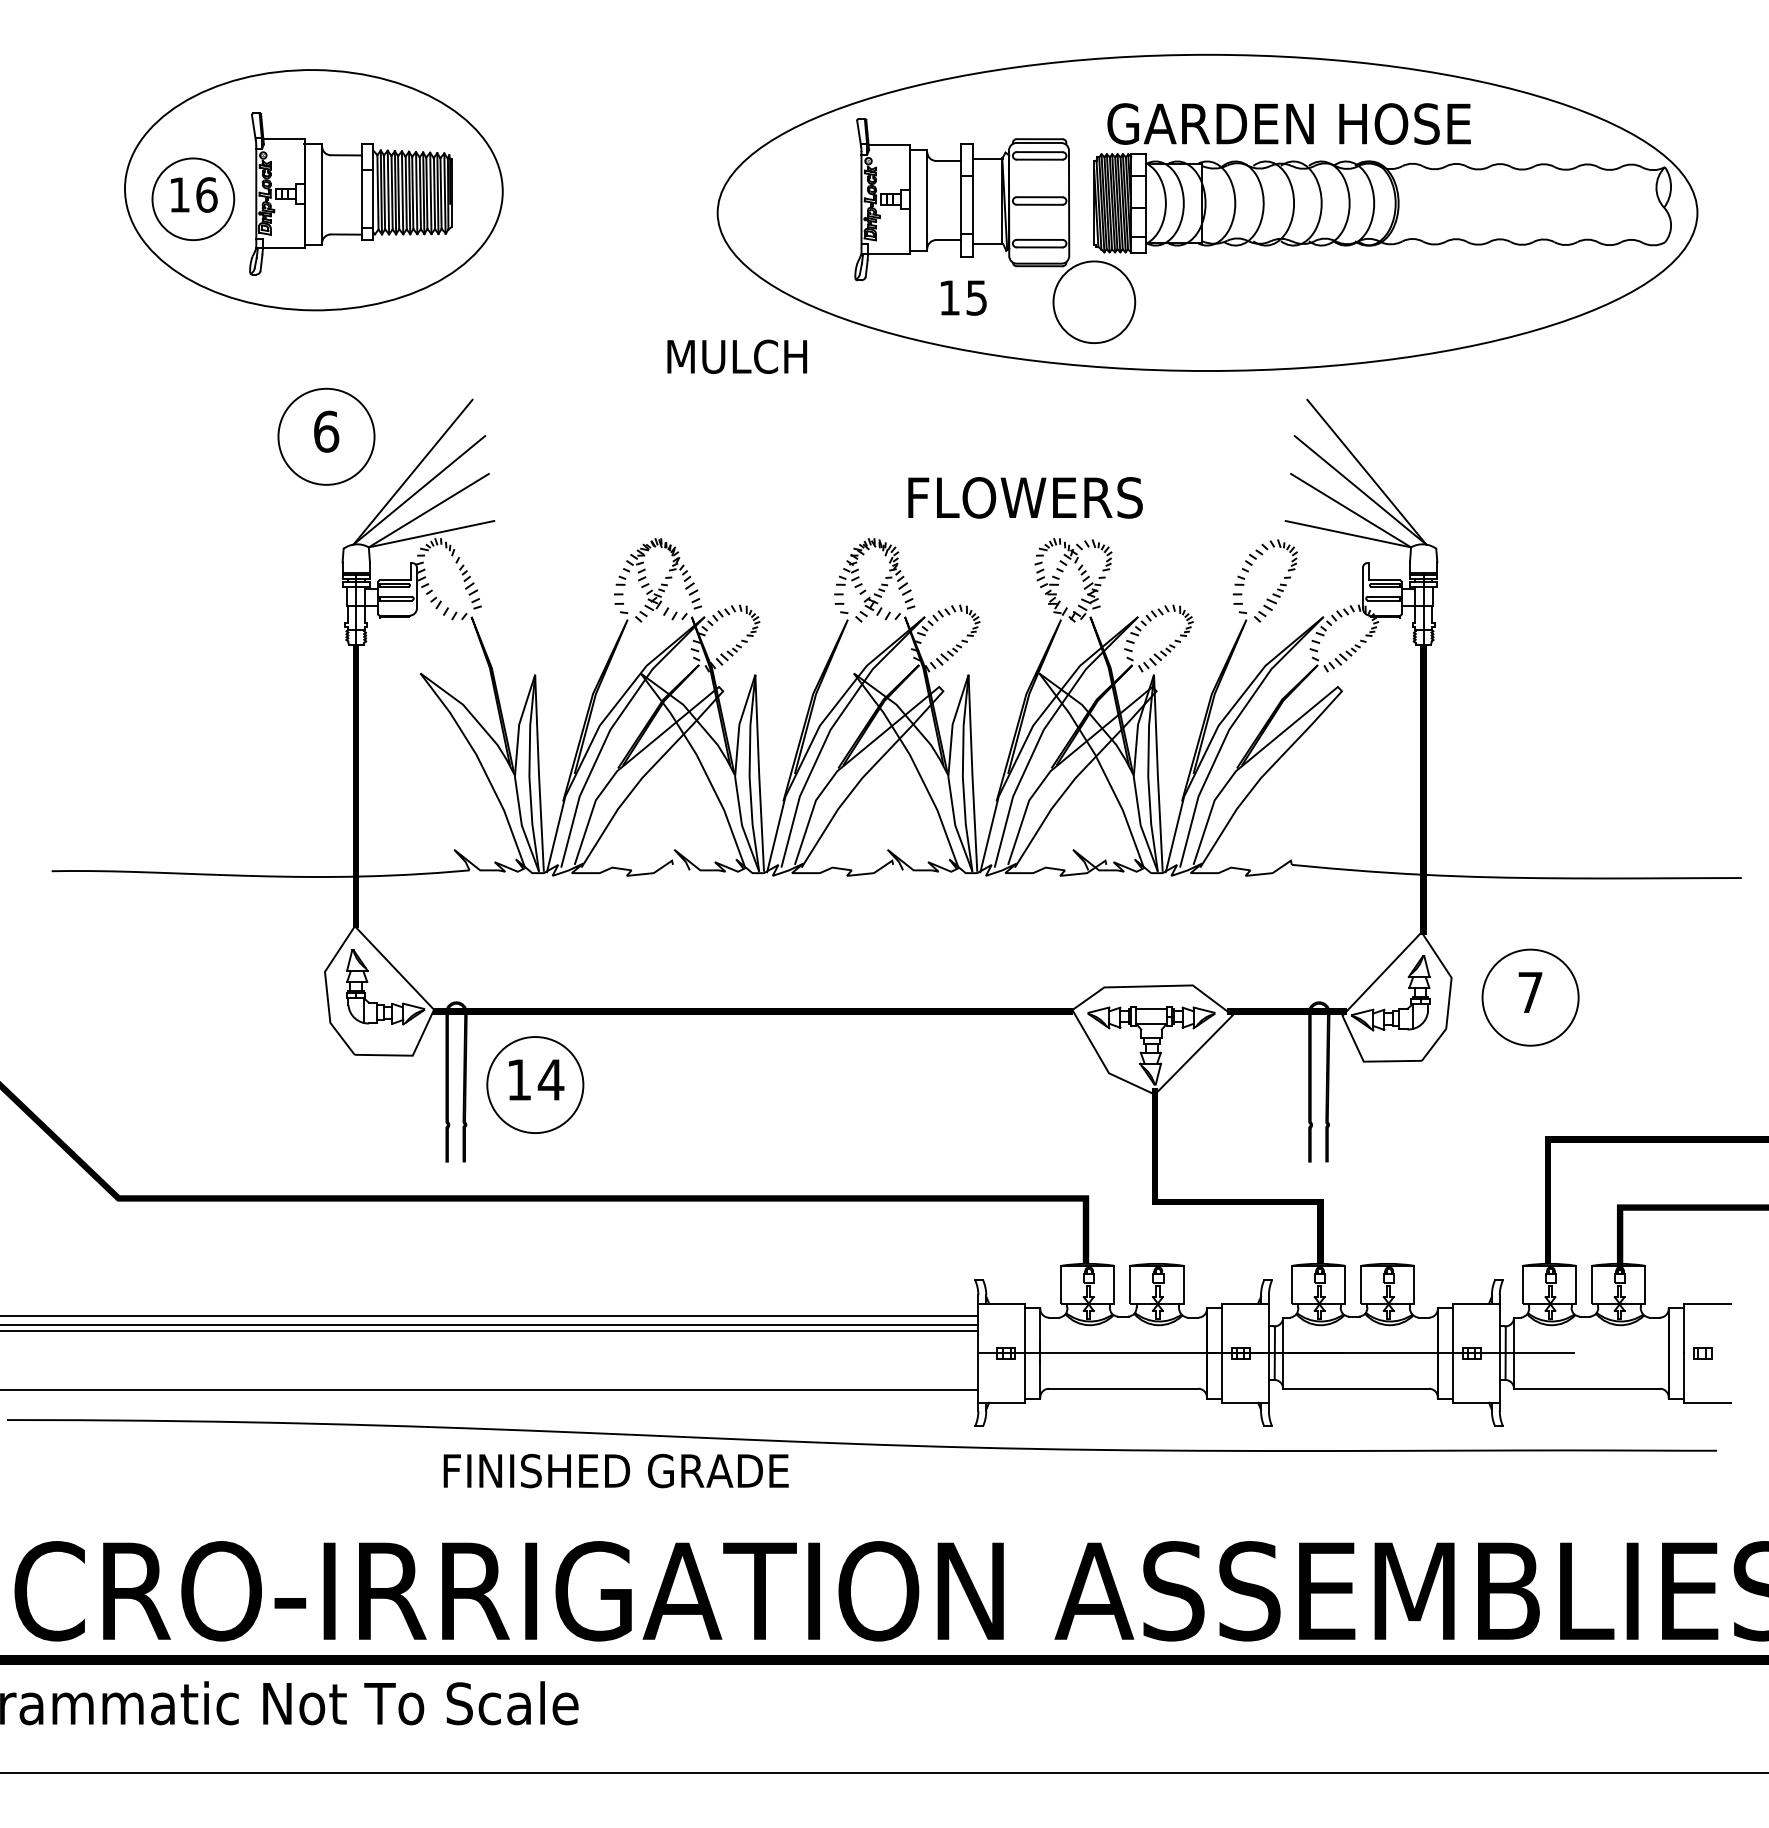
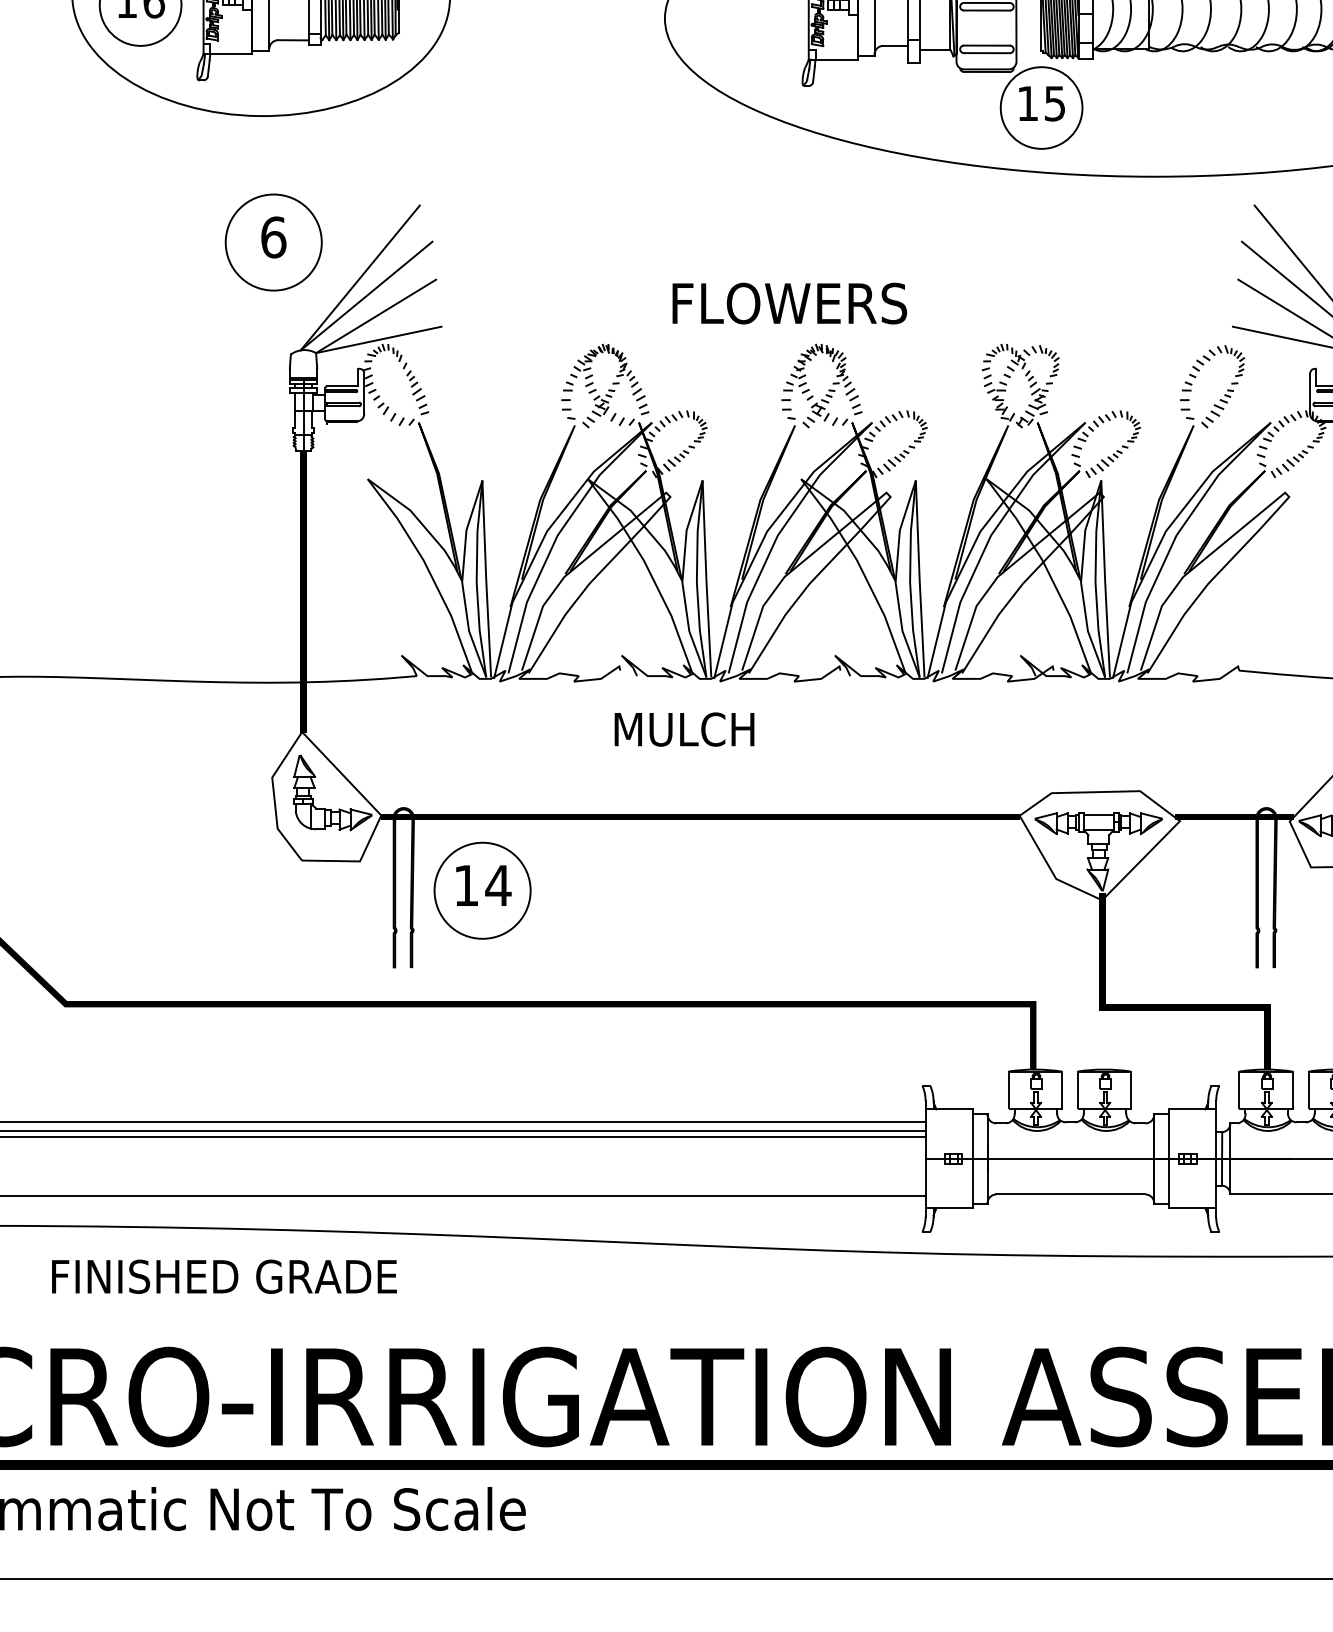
text: (963, 297) -> (1041, 103), moved
text: (737, 356) -> (684, 729), moved
text: (1025, 497) -> (789, 303), moved
text: (615, 1470) -> (223, 1276), moved

